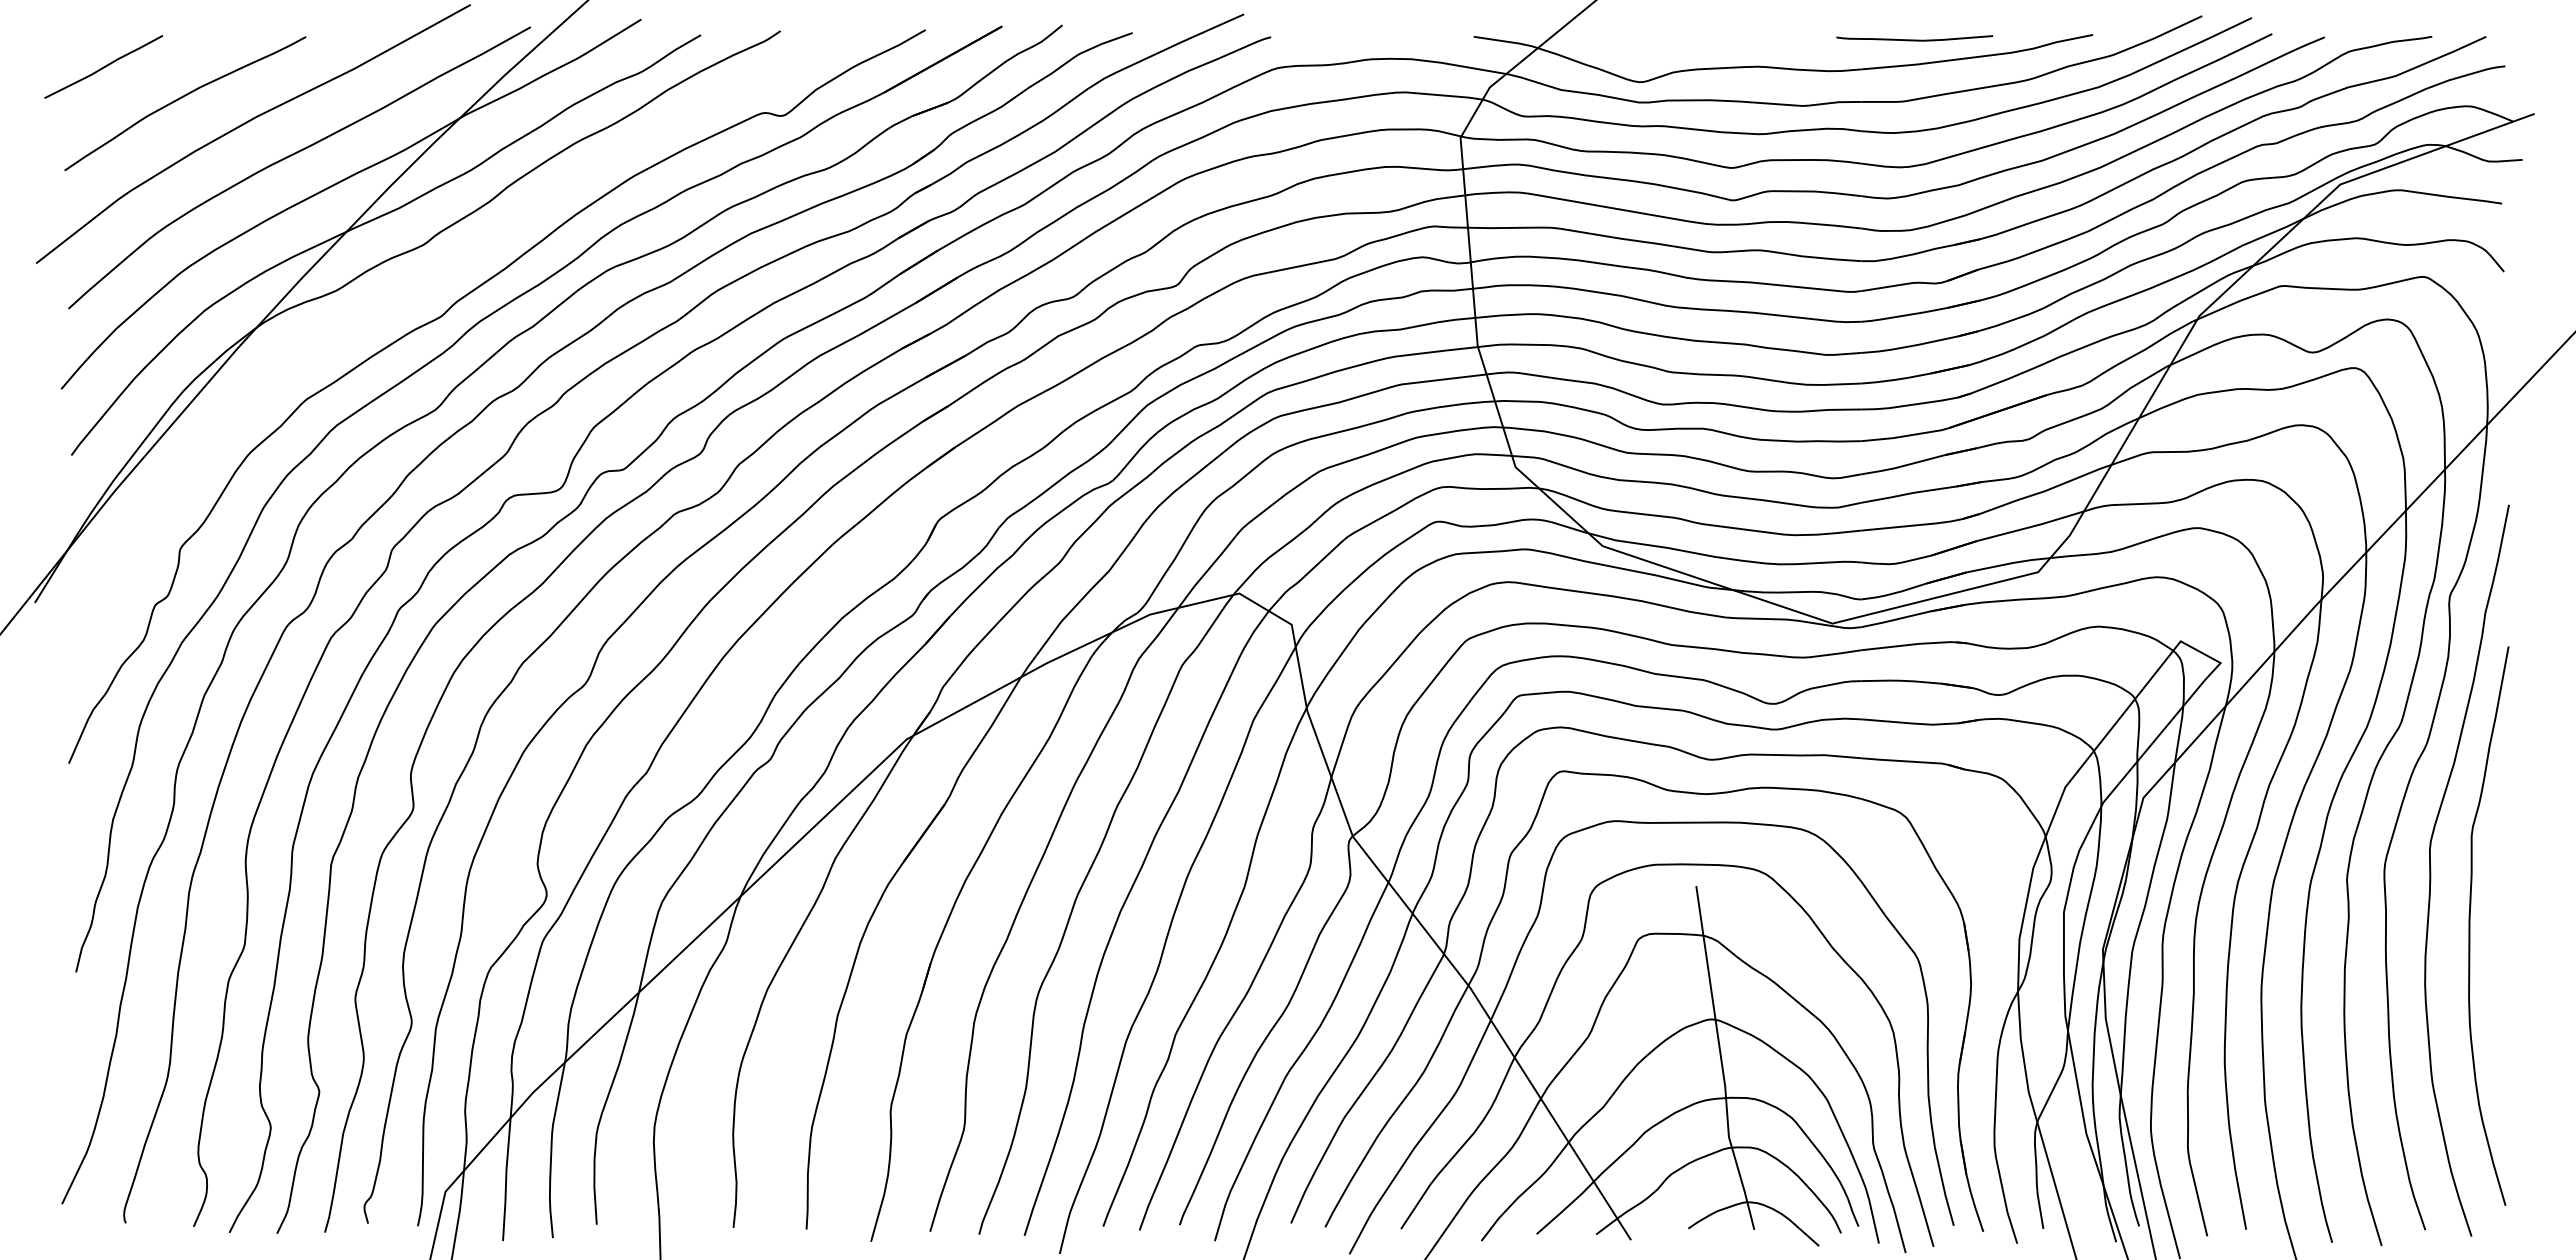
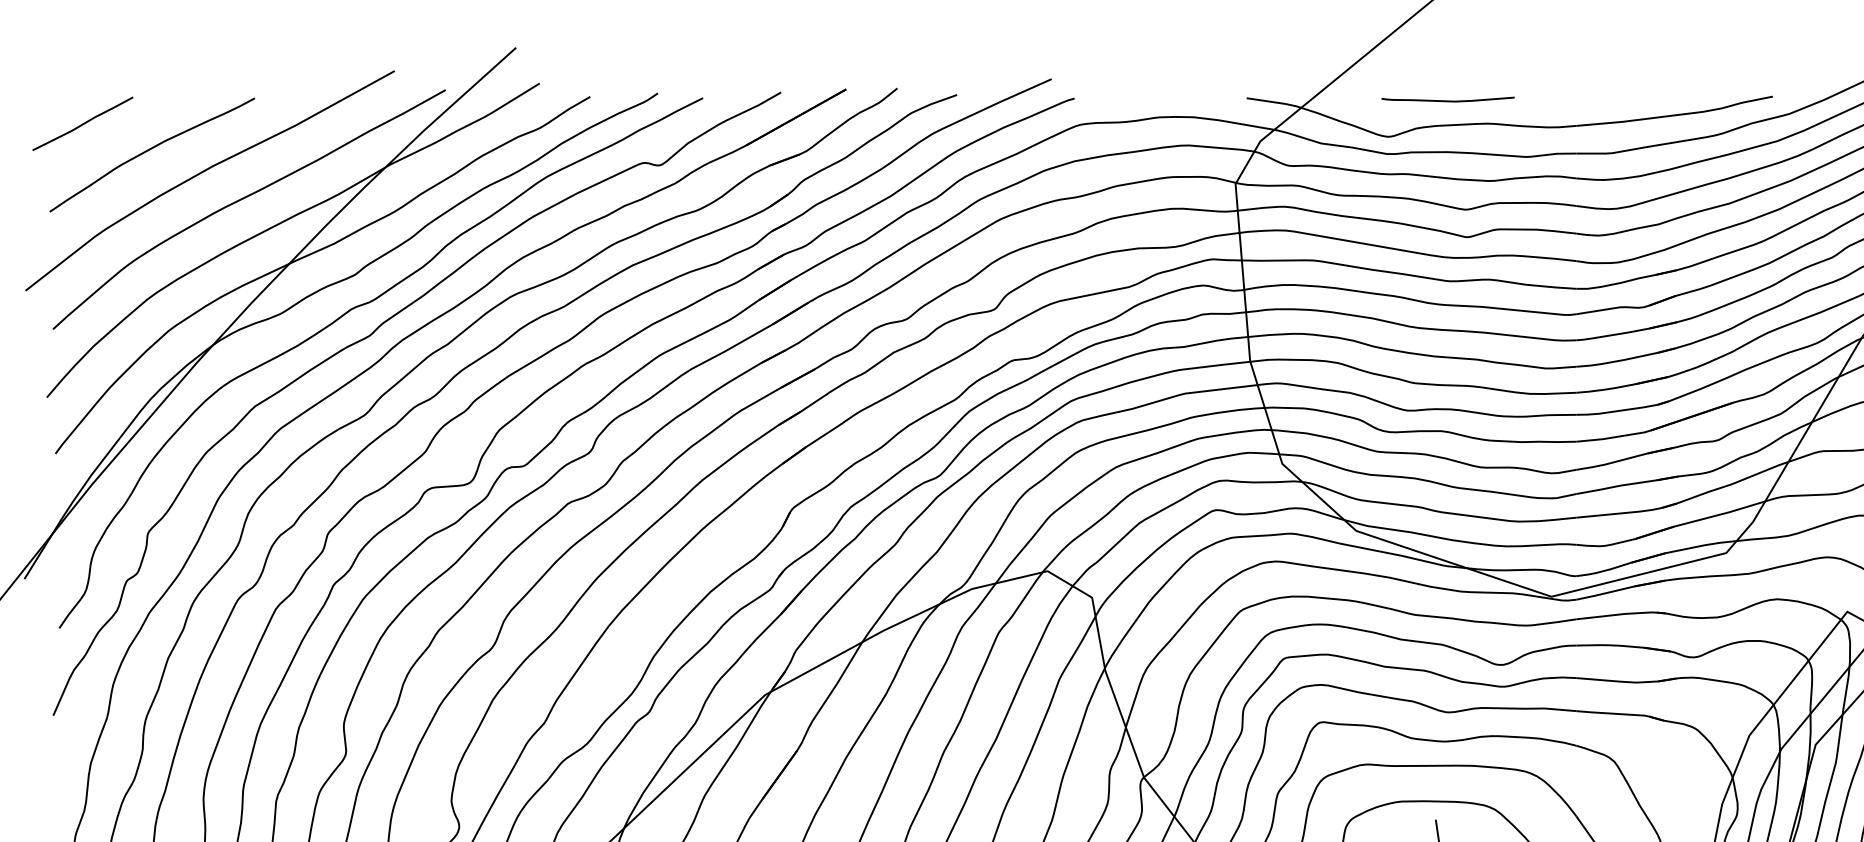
curve: (1914, 39) -> (1447, 100), moved
curve: (410, 293) -> (343, 316), added

